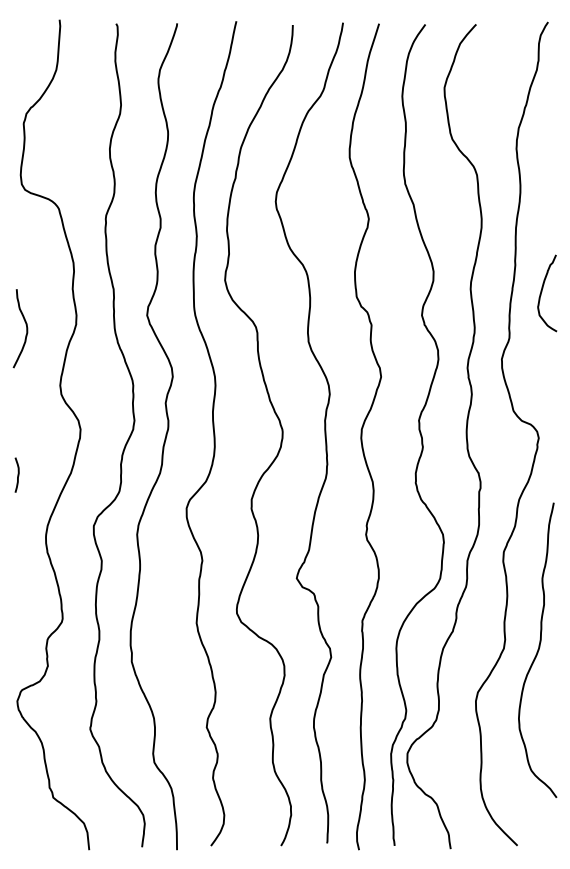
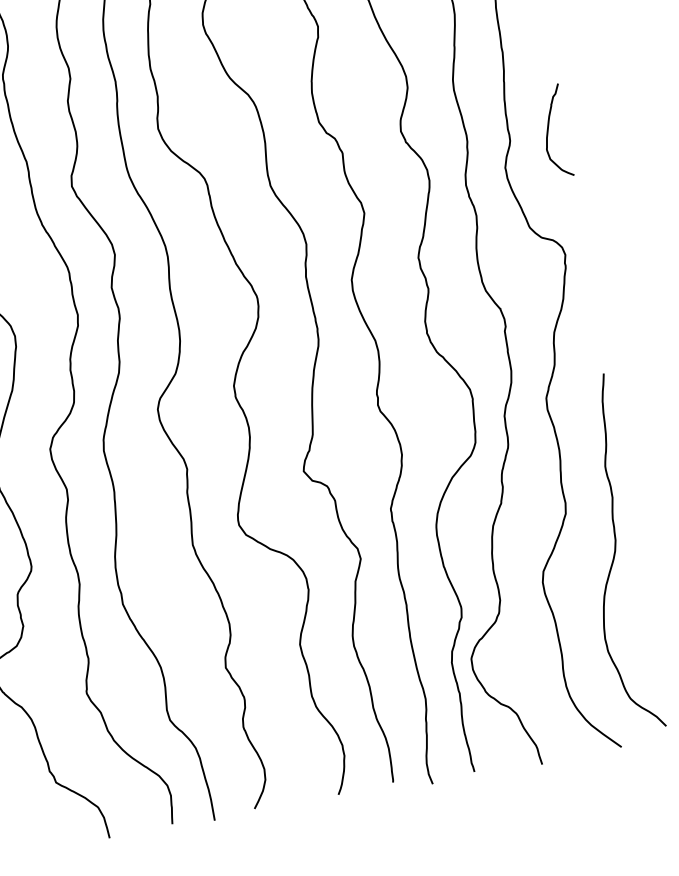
curve: (542, 292) -> (549, 131), moved
curve: (537, 649) -> (613, 552), moved

